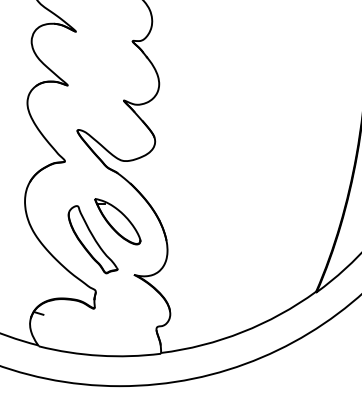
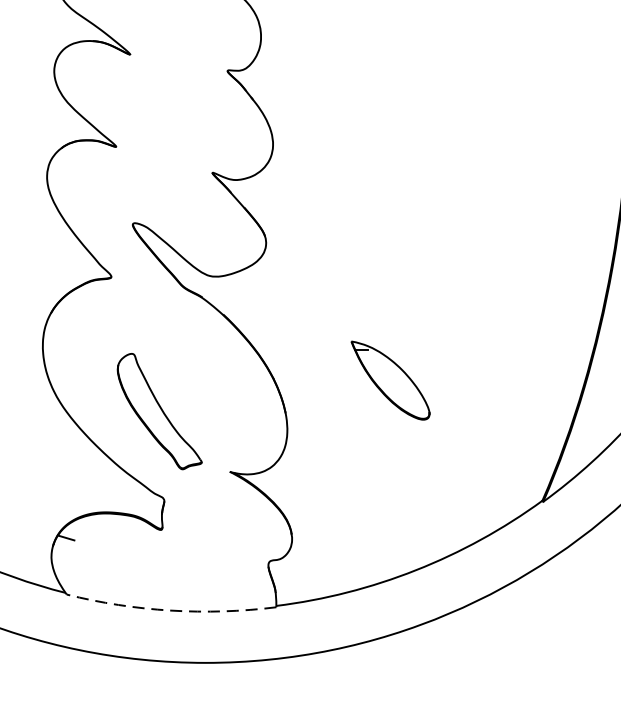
part: (117, 221) -> (390, 380), moved
arc: (99, 355) -> (170, 610), solid -> dashed

